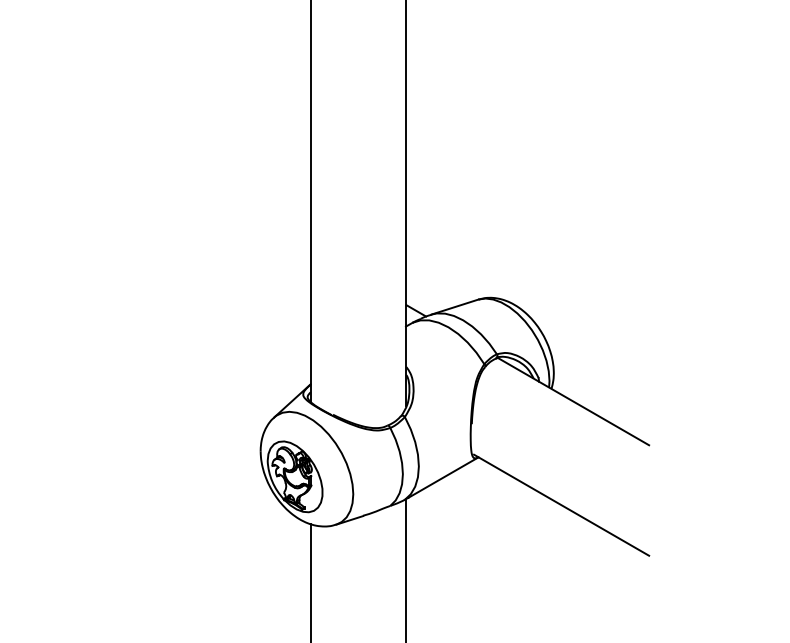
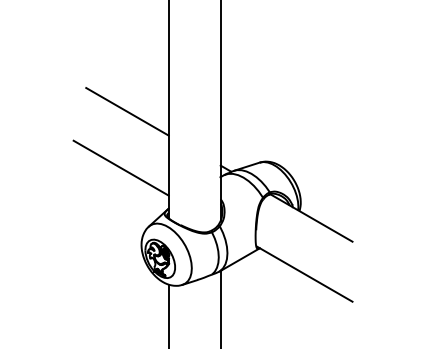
line: (234, 205) -> (127, 111), added
line: (221, 308) -> (120, 167), added

